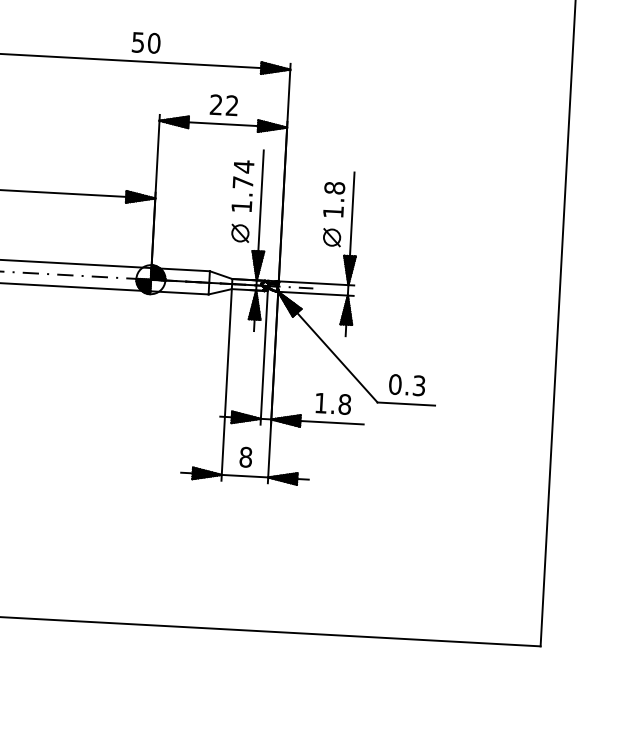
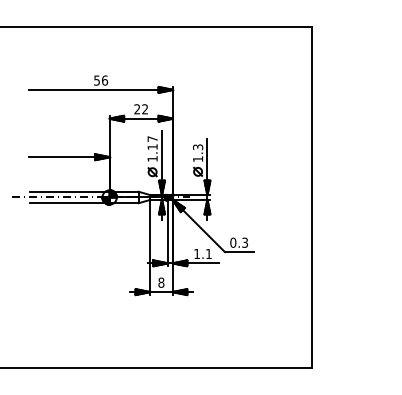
text: (155, 43) -> (105, 80), 50 -> 56
text: (243, 173) -> (152, 142), 1.74 -> 1.17
text: (335, 188) -> (198, 147), 1.8 -> 1.3
text: (344, 403) -> (208, 253), 1.8 -> 1.1

